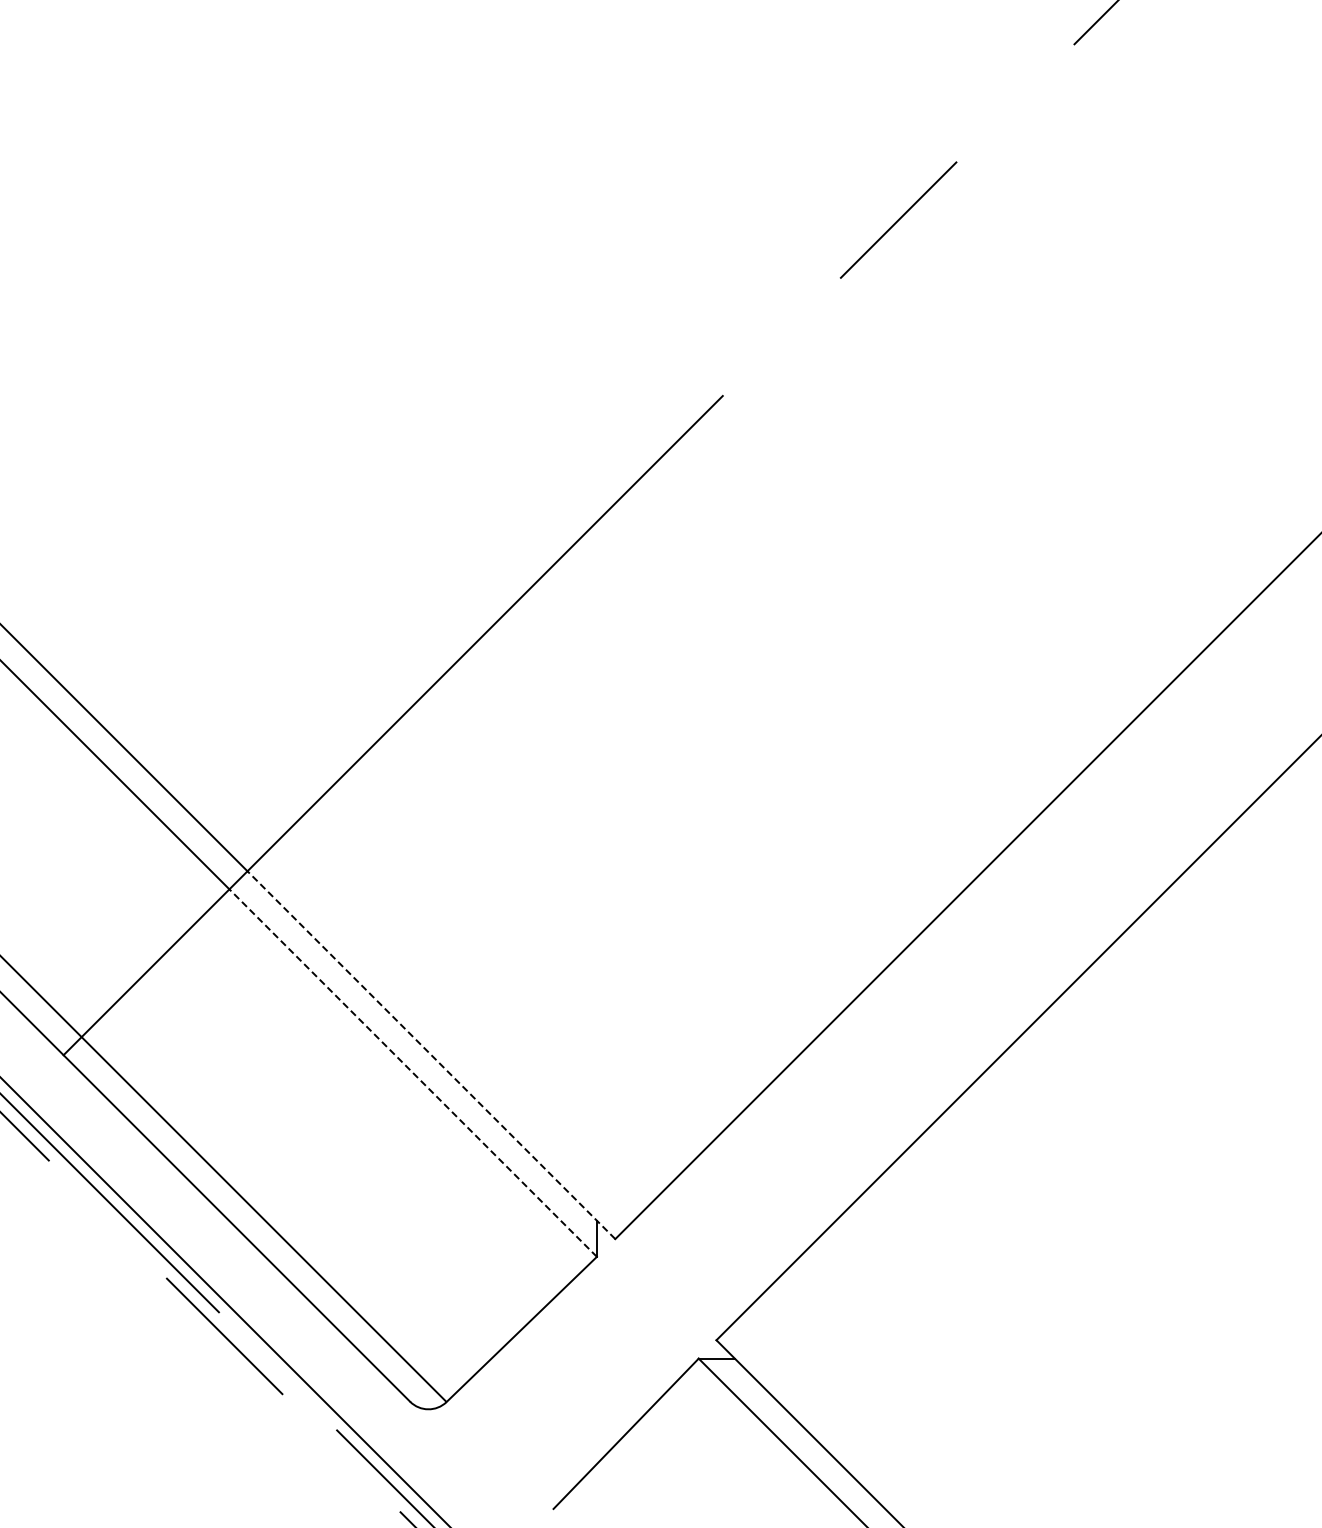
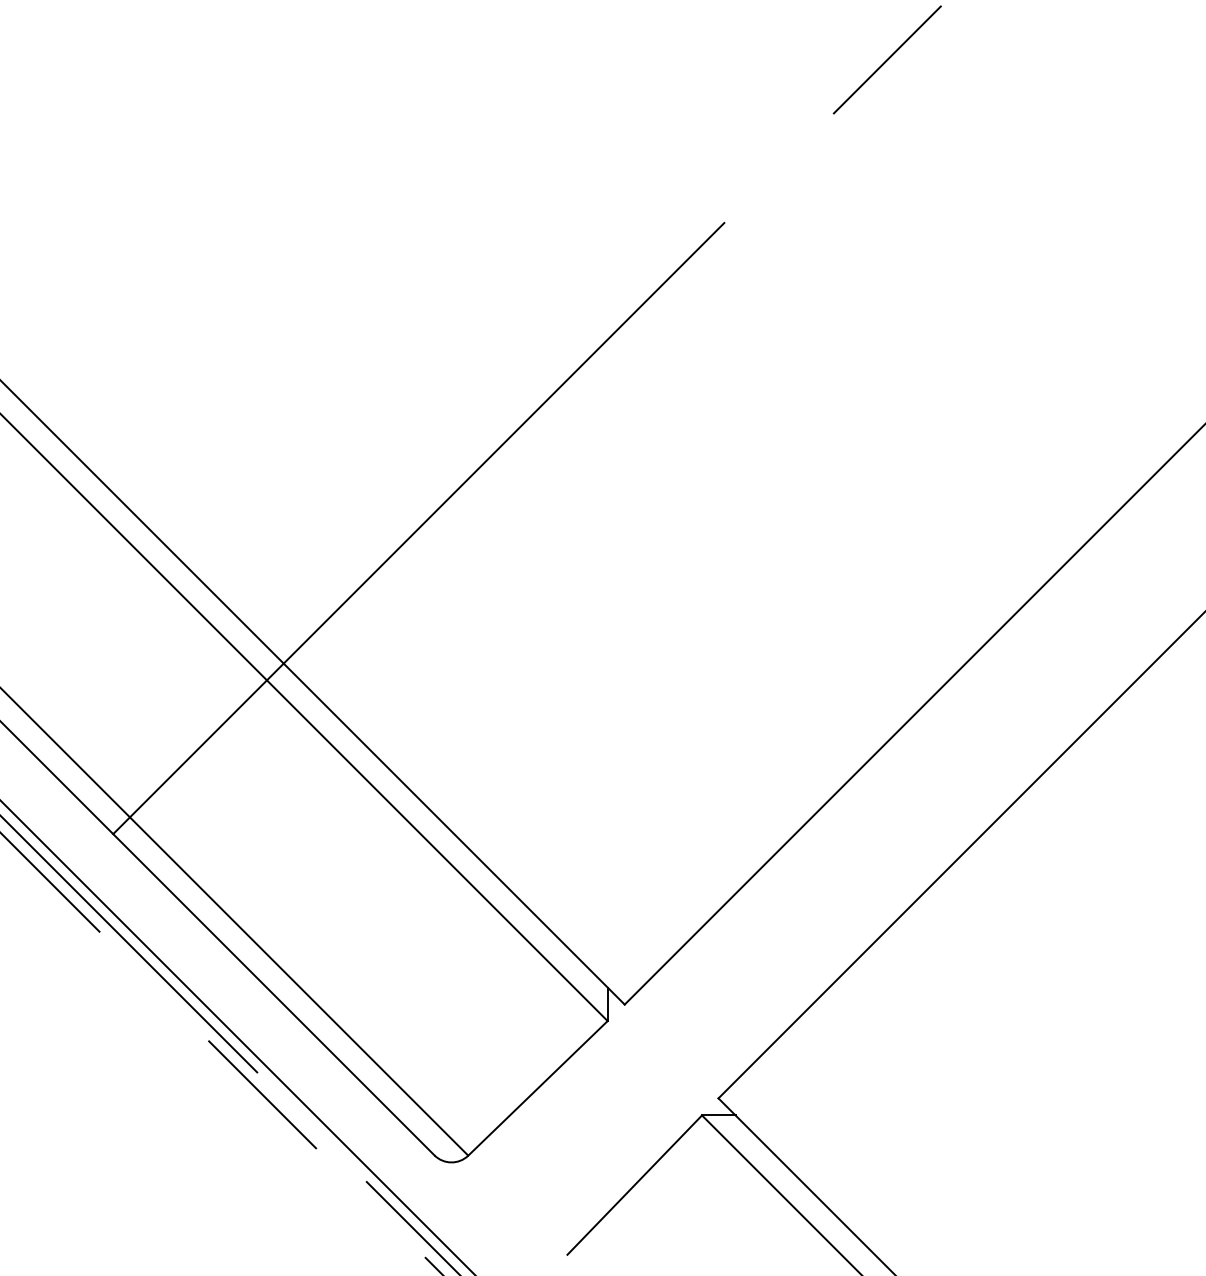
line: (431, 1054) -> (454, 833), dashed -> solid
line: (413, 1073) -> (437, 851), dashed -> solid

